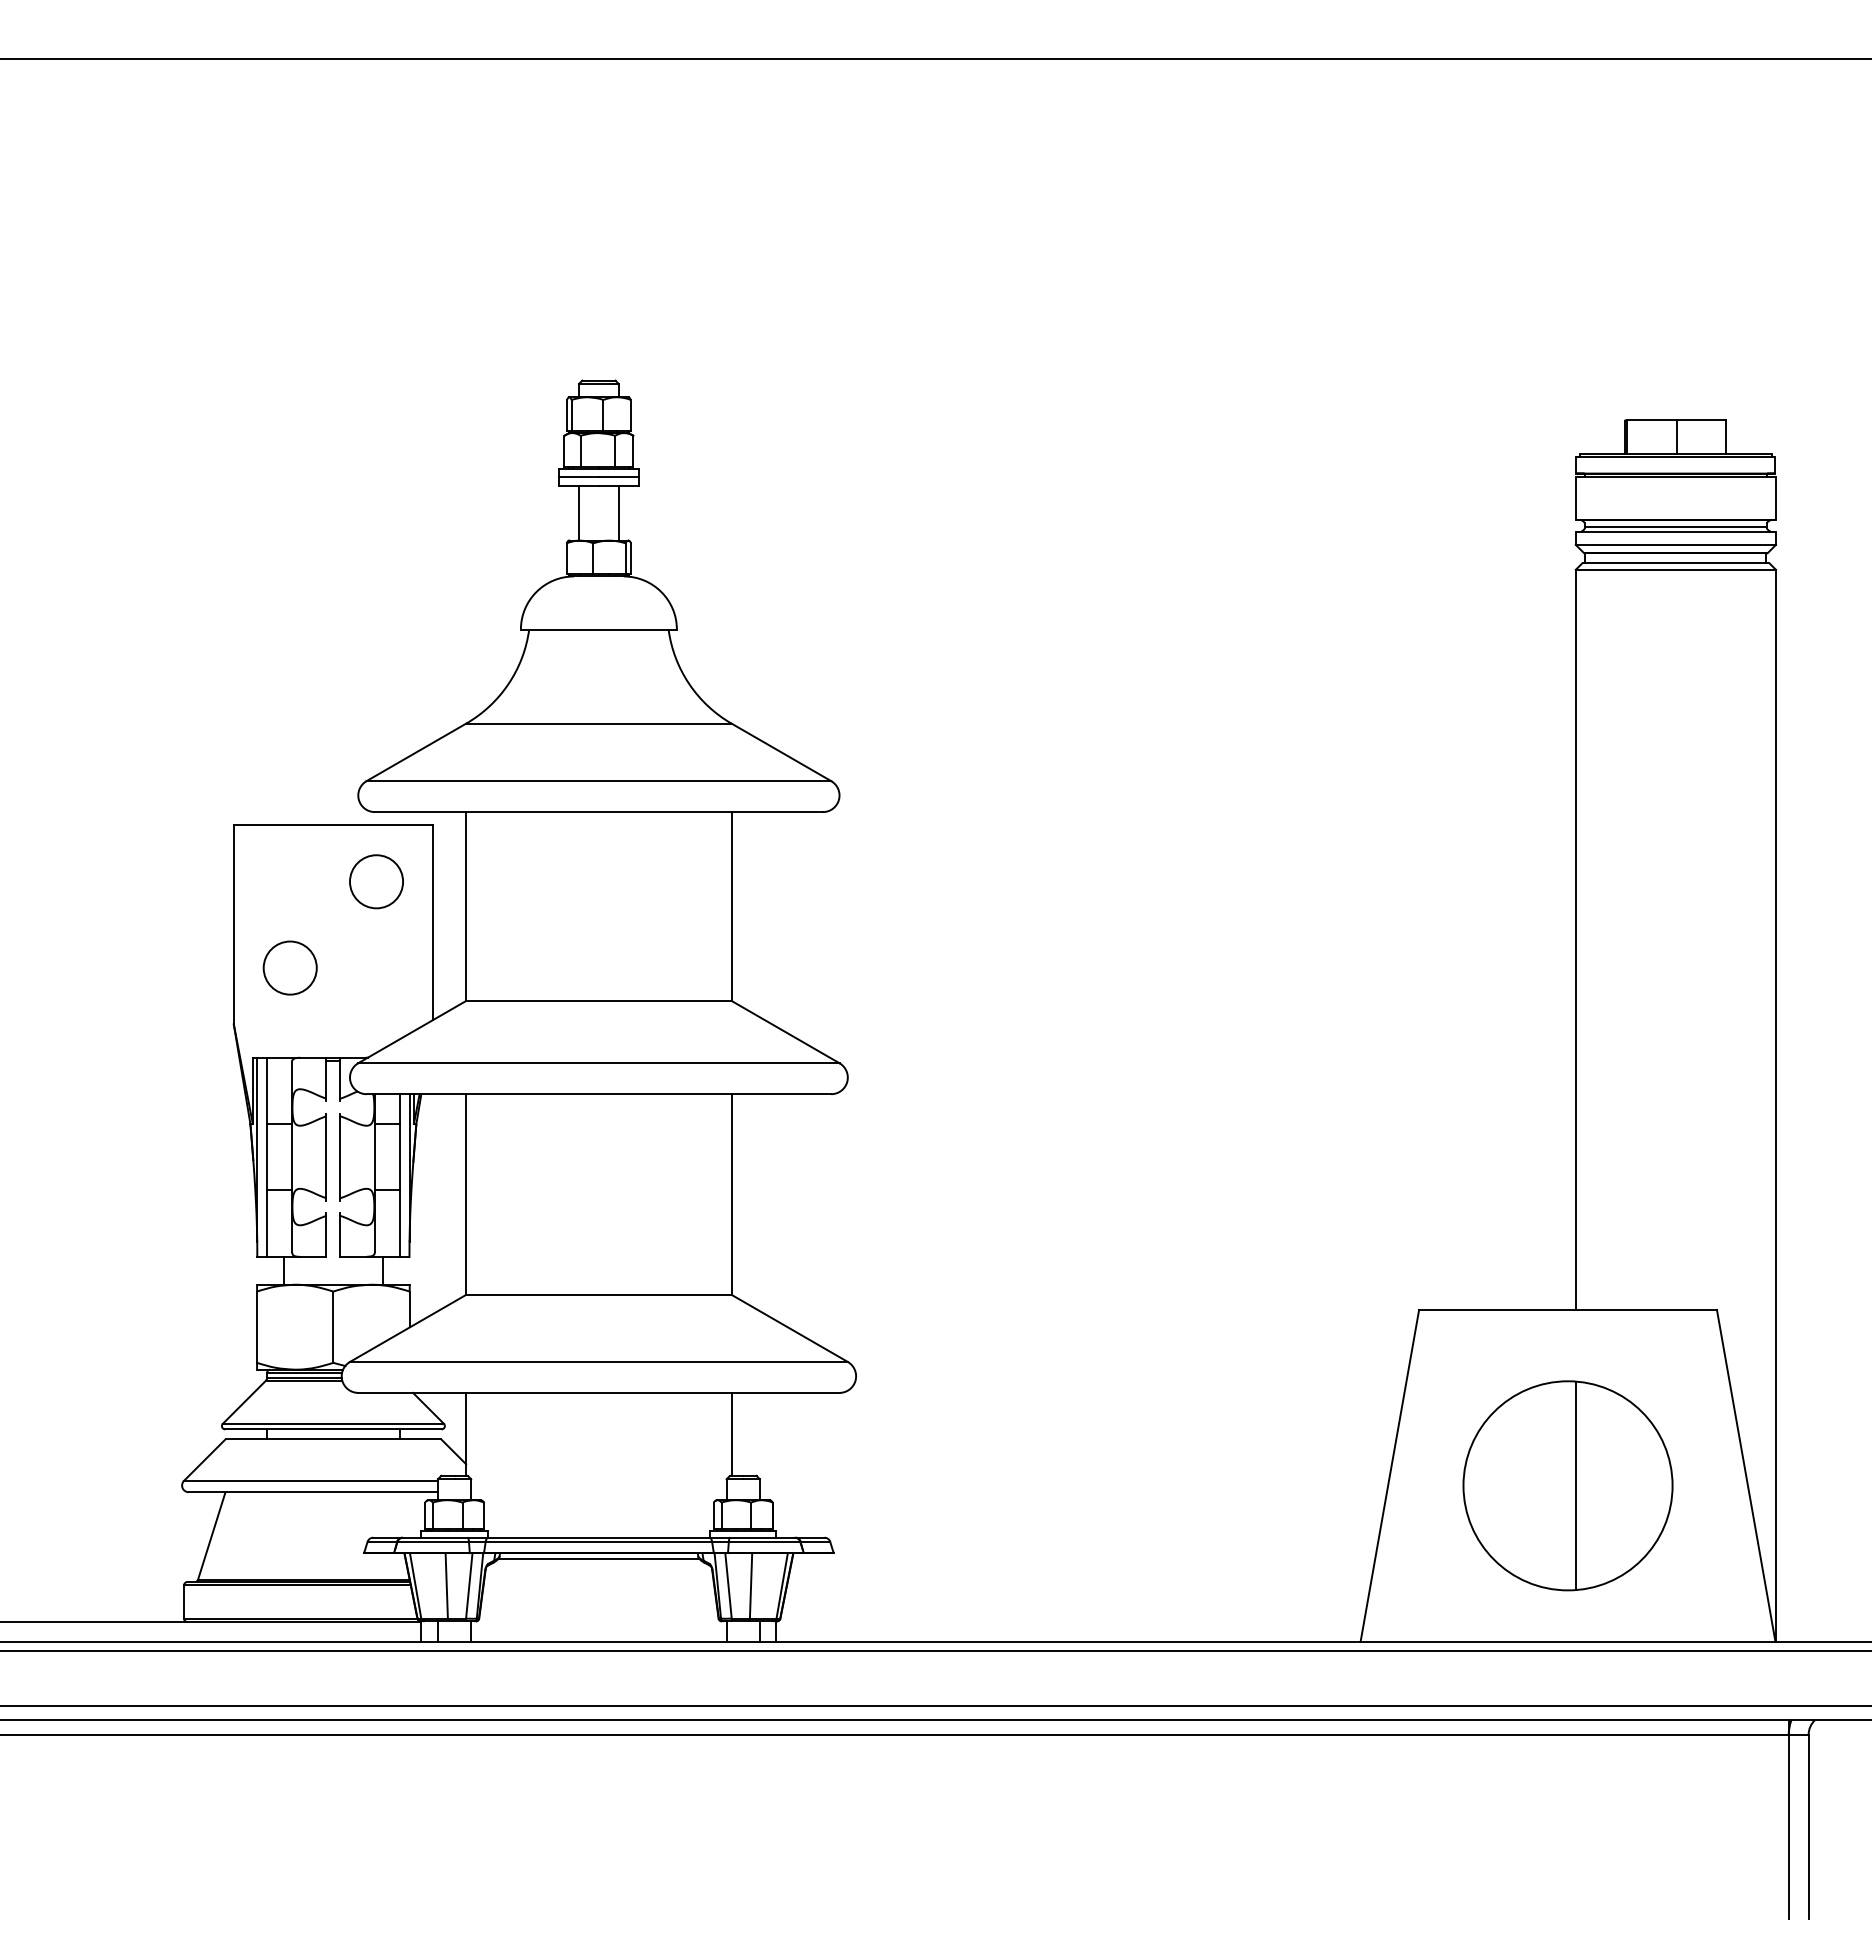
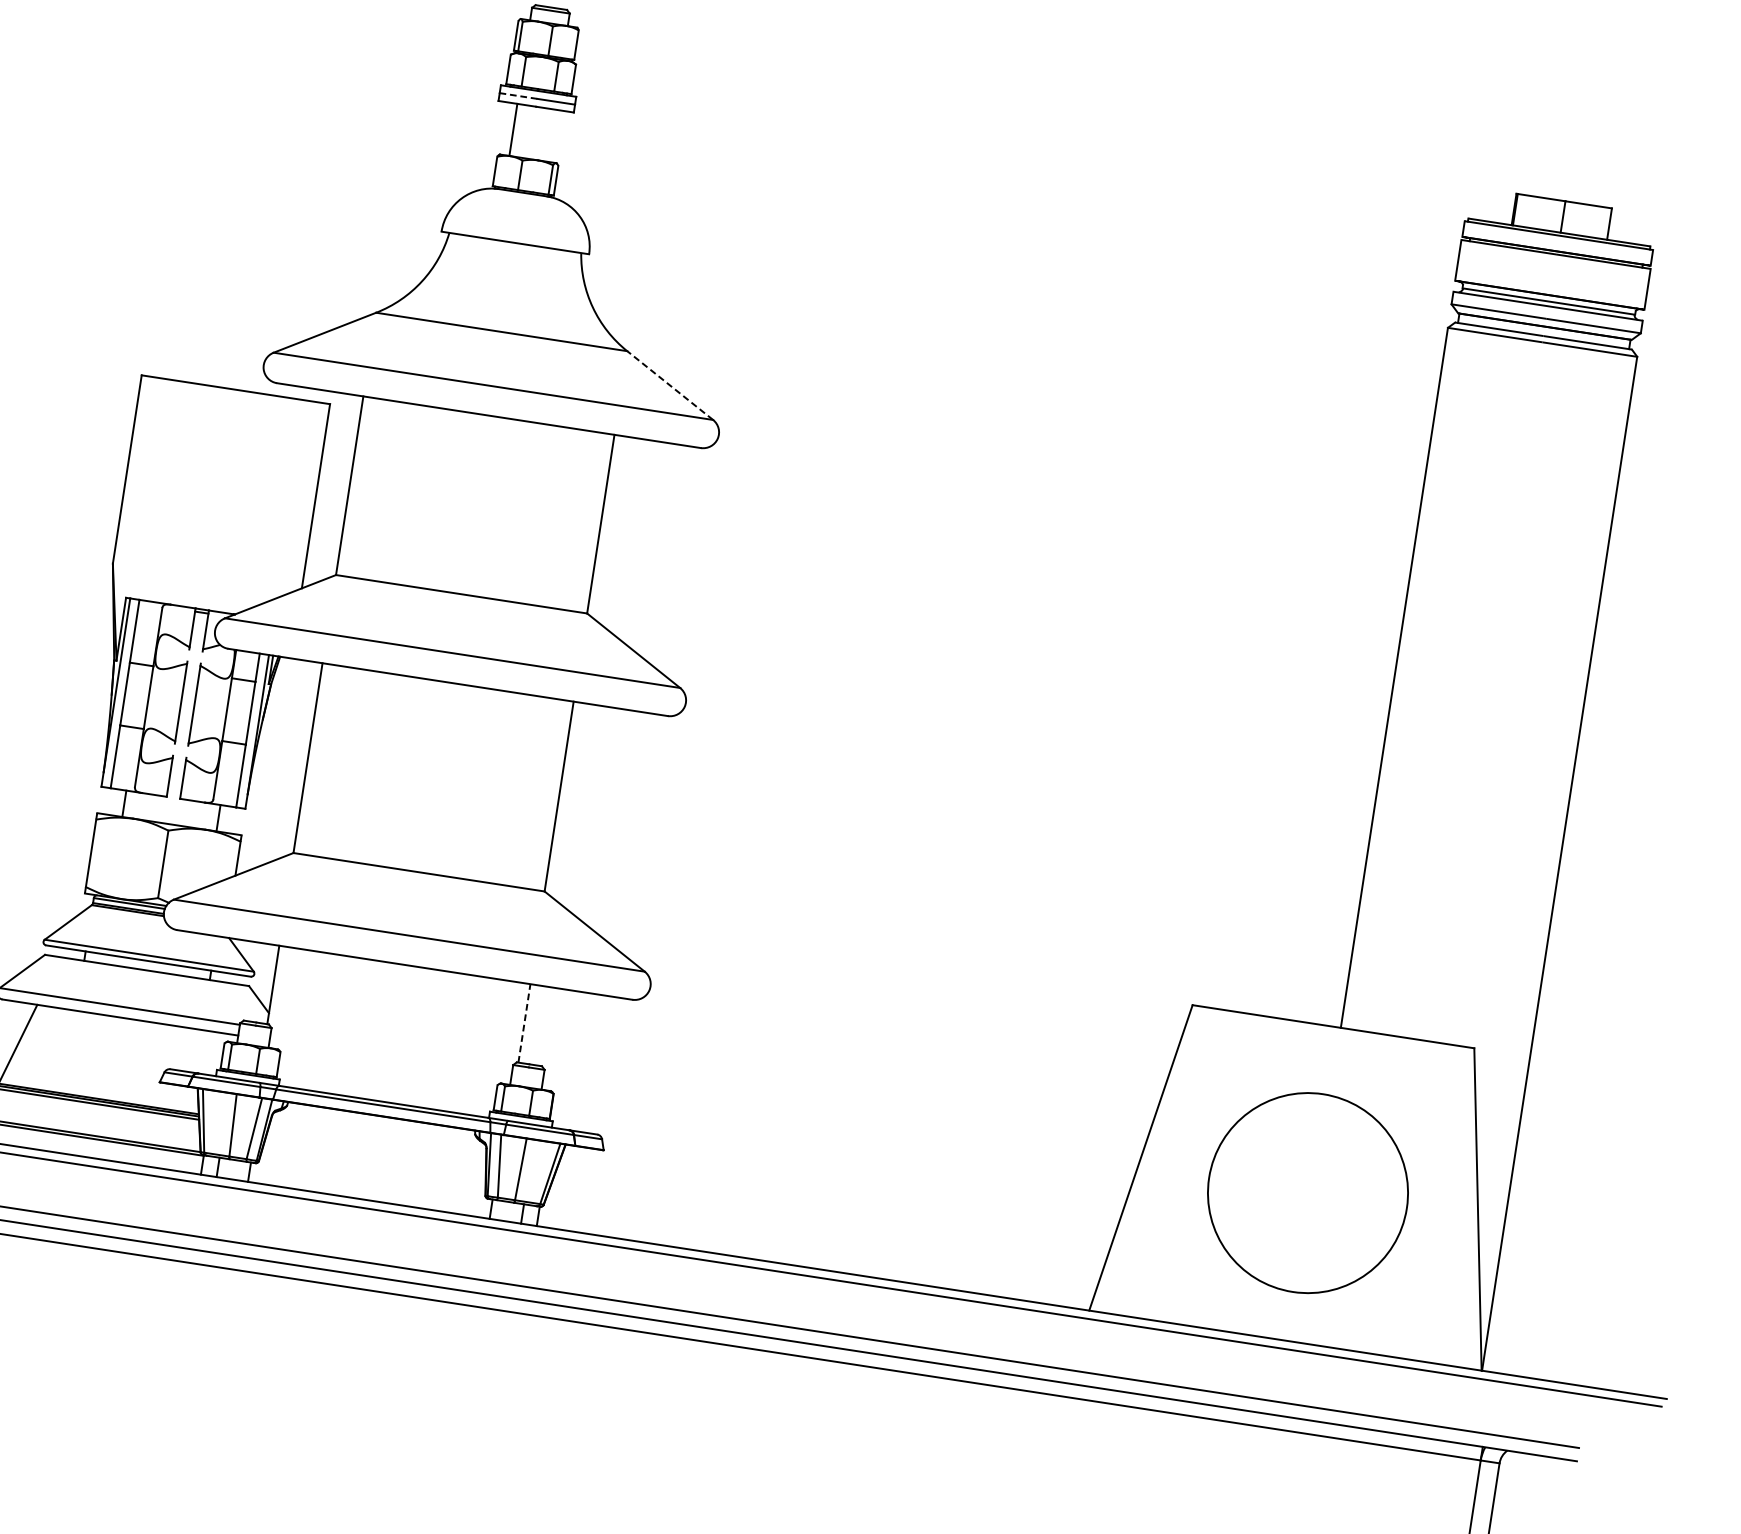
line: (579, 477) -> (519, 96), solid -> dashed
line: (618, 512) -> (550, 135), removed
line: (781, 752) -> (670, 385), solid -> dashed
circle: (376, 881) -> (268, 449), removed
circle: (289, 967) -> (173, 517), removed
line: (731, 1433) -> (524, 1022), solid -> dashed
line: (1575, 1485) -> (1315, 1193), removed
line: (598, 1558) -> (380, 1121), removed

